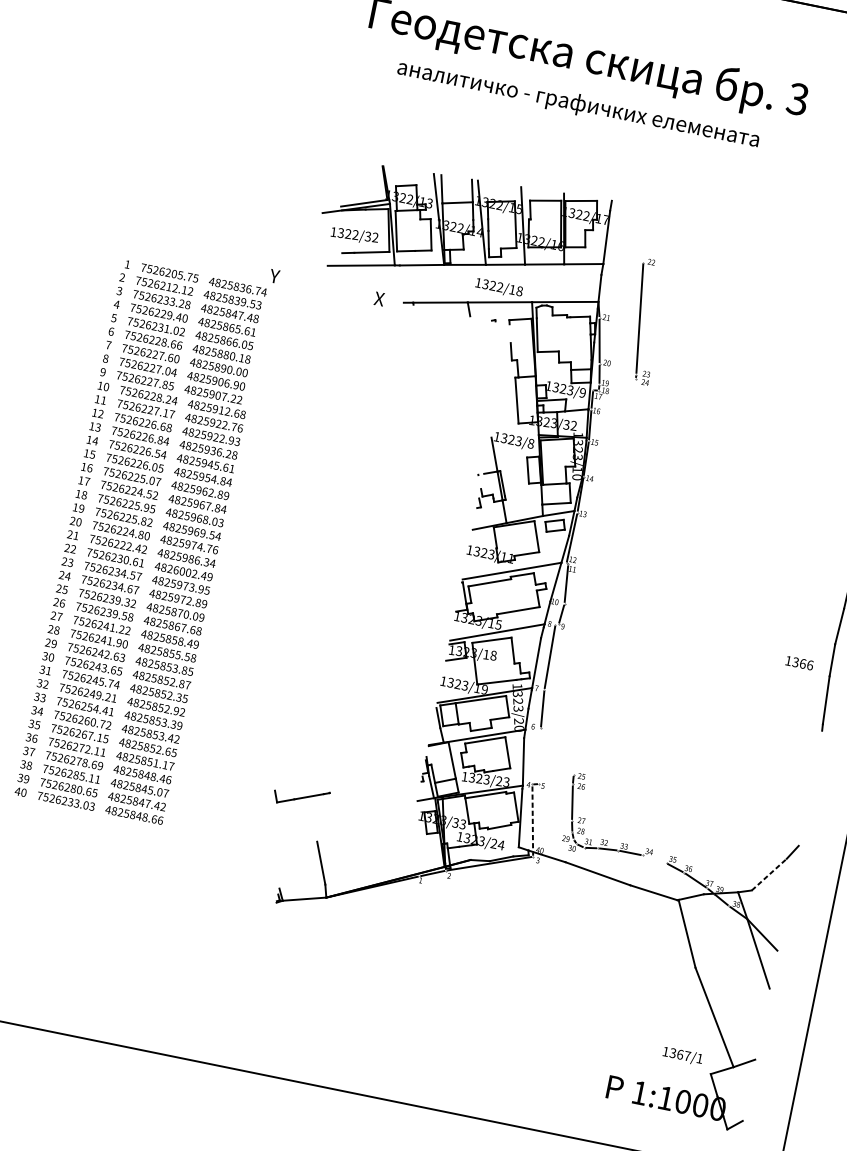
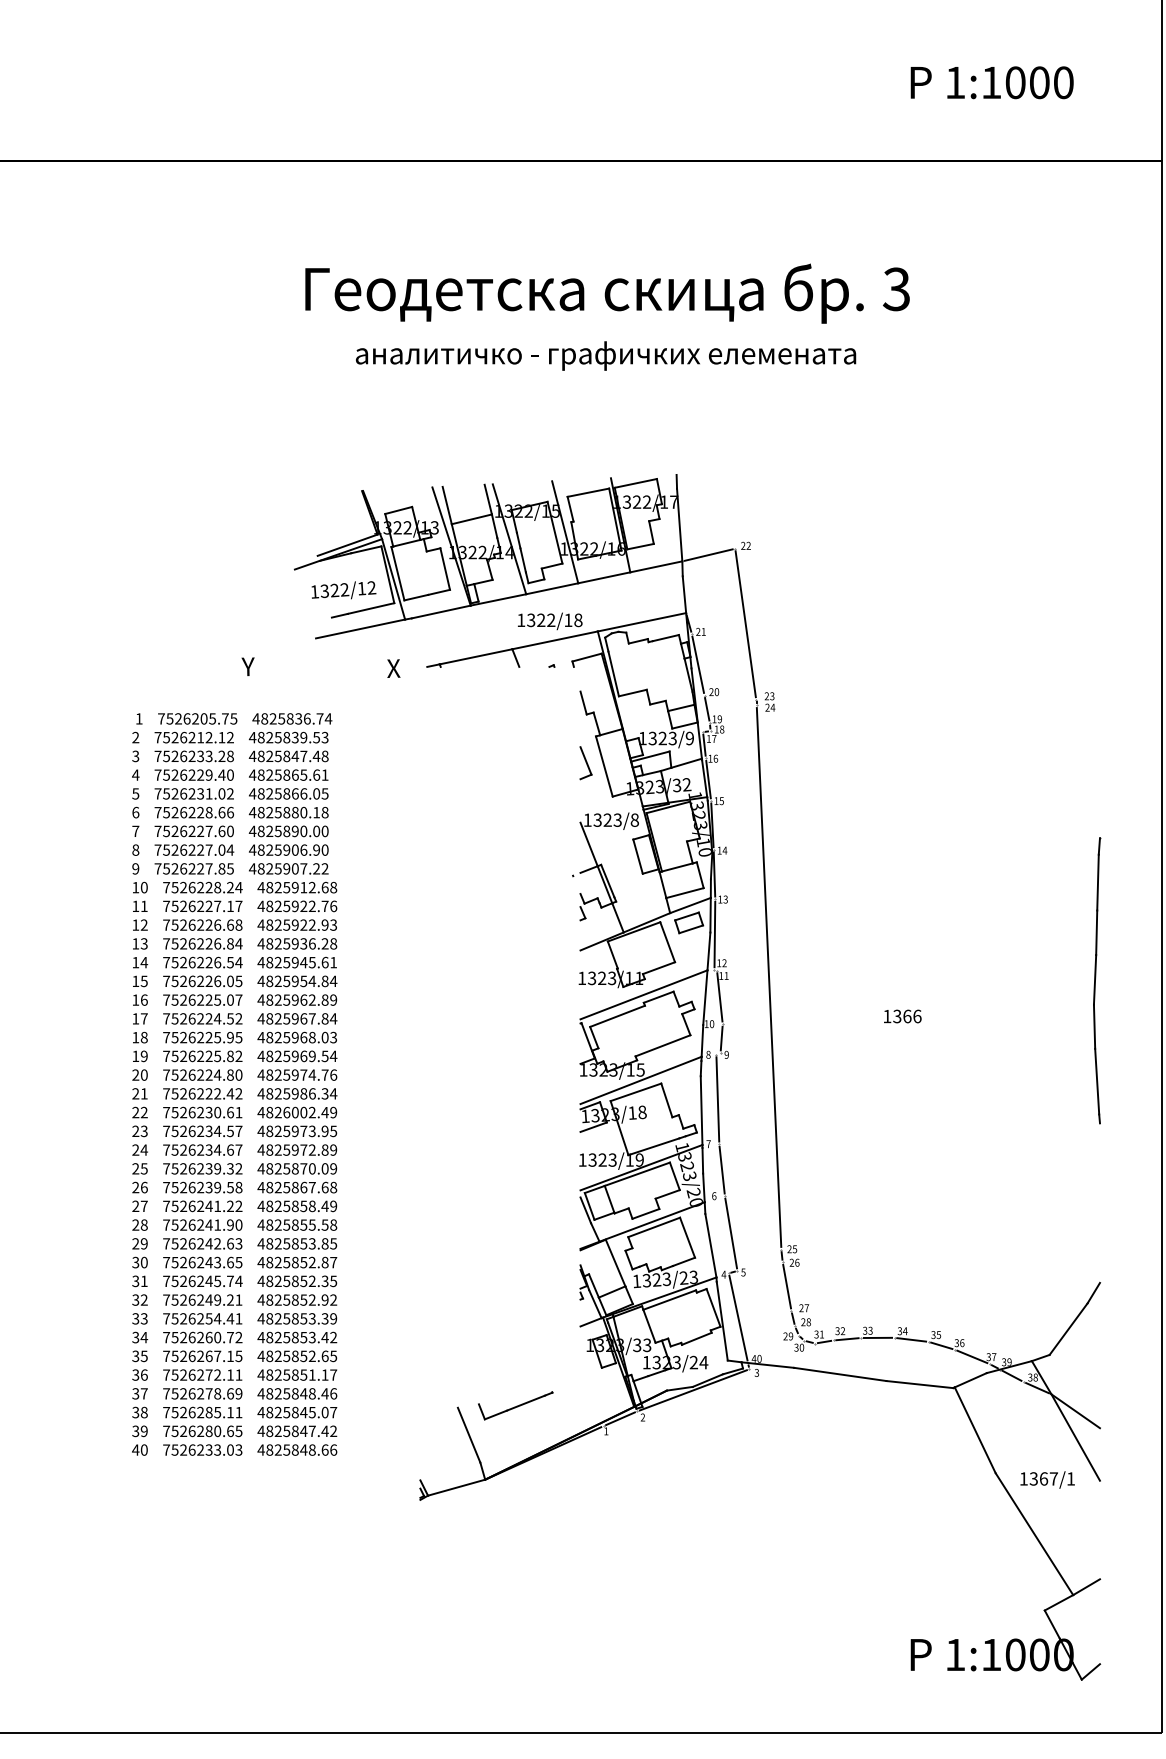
text: (367, 236) -> (361, 588), 1322/32 -> 1322/12
line: (623, 262) -> (708, 554), added
part: (503, 395) -> (585, 763), added
text: (142, 542) -> (234, 1084), moved
line: (604, 576) -> (768, 977), added
text: (799, 663) -> (902, 1016), moved
line: (540, 756) -> (731, 1233), added
part: (301, 796) -> (515, 1405), moved
line: (532, 818) -> (738, 1318), dashed -> solid
line: (654, 859) -> (911, 1339), added
line: (769, 874) -> (1068, 1328), dashed -> solid
text: (682, 1055) -> (1047, 1479), moved

